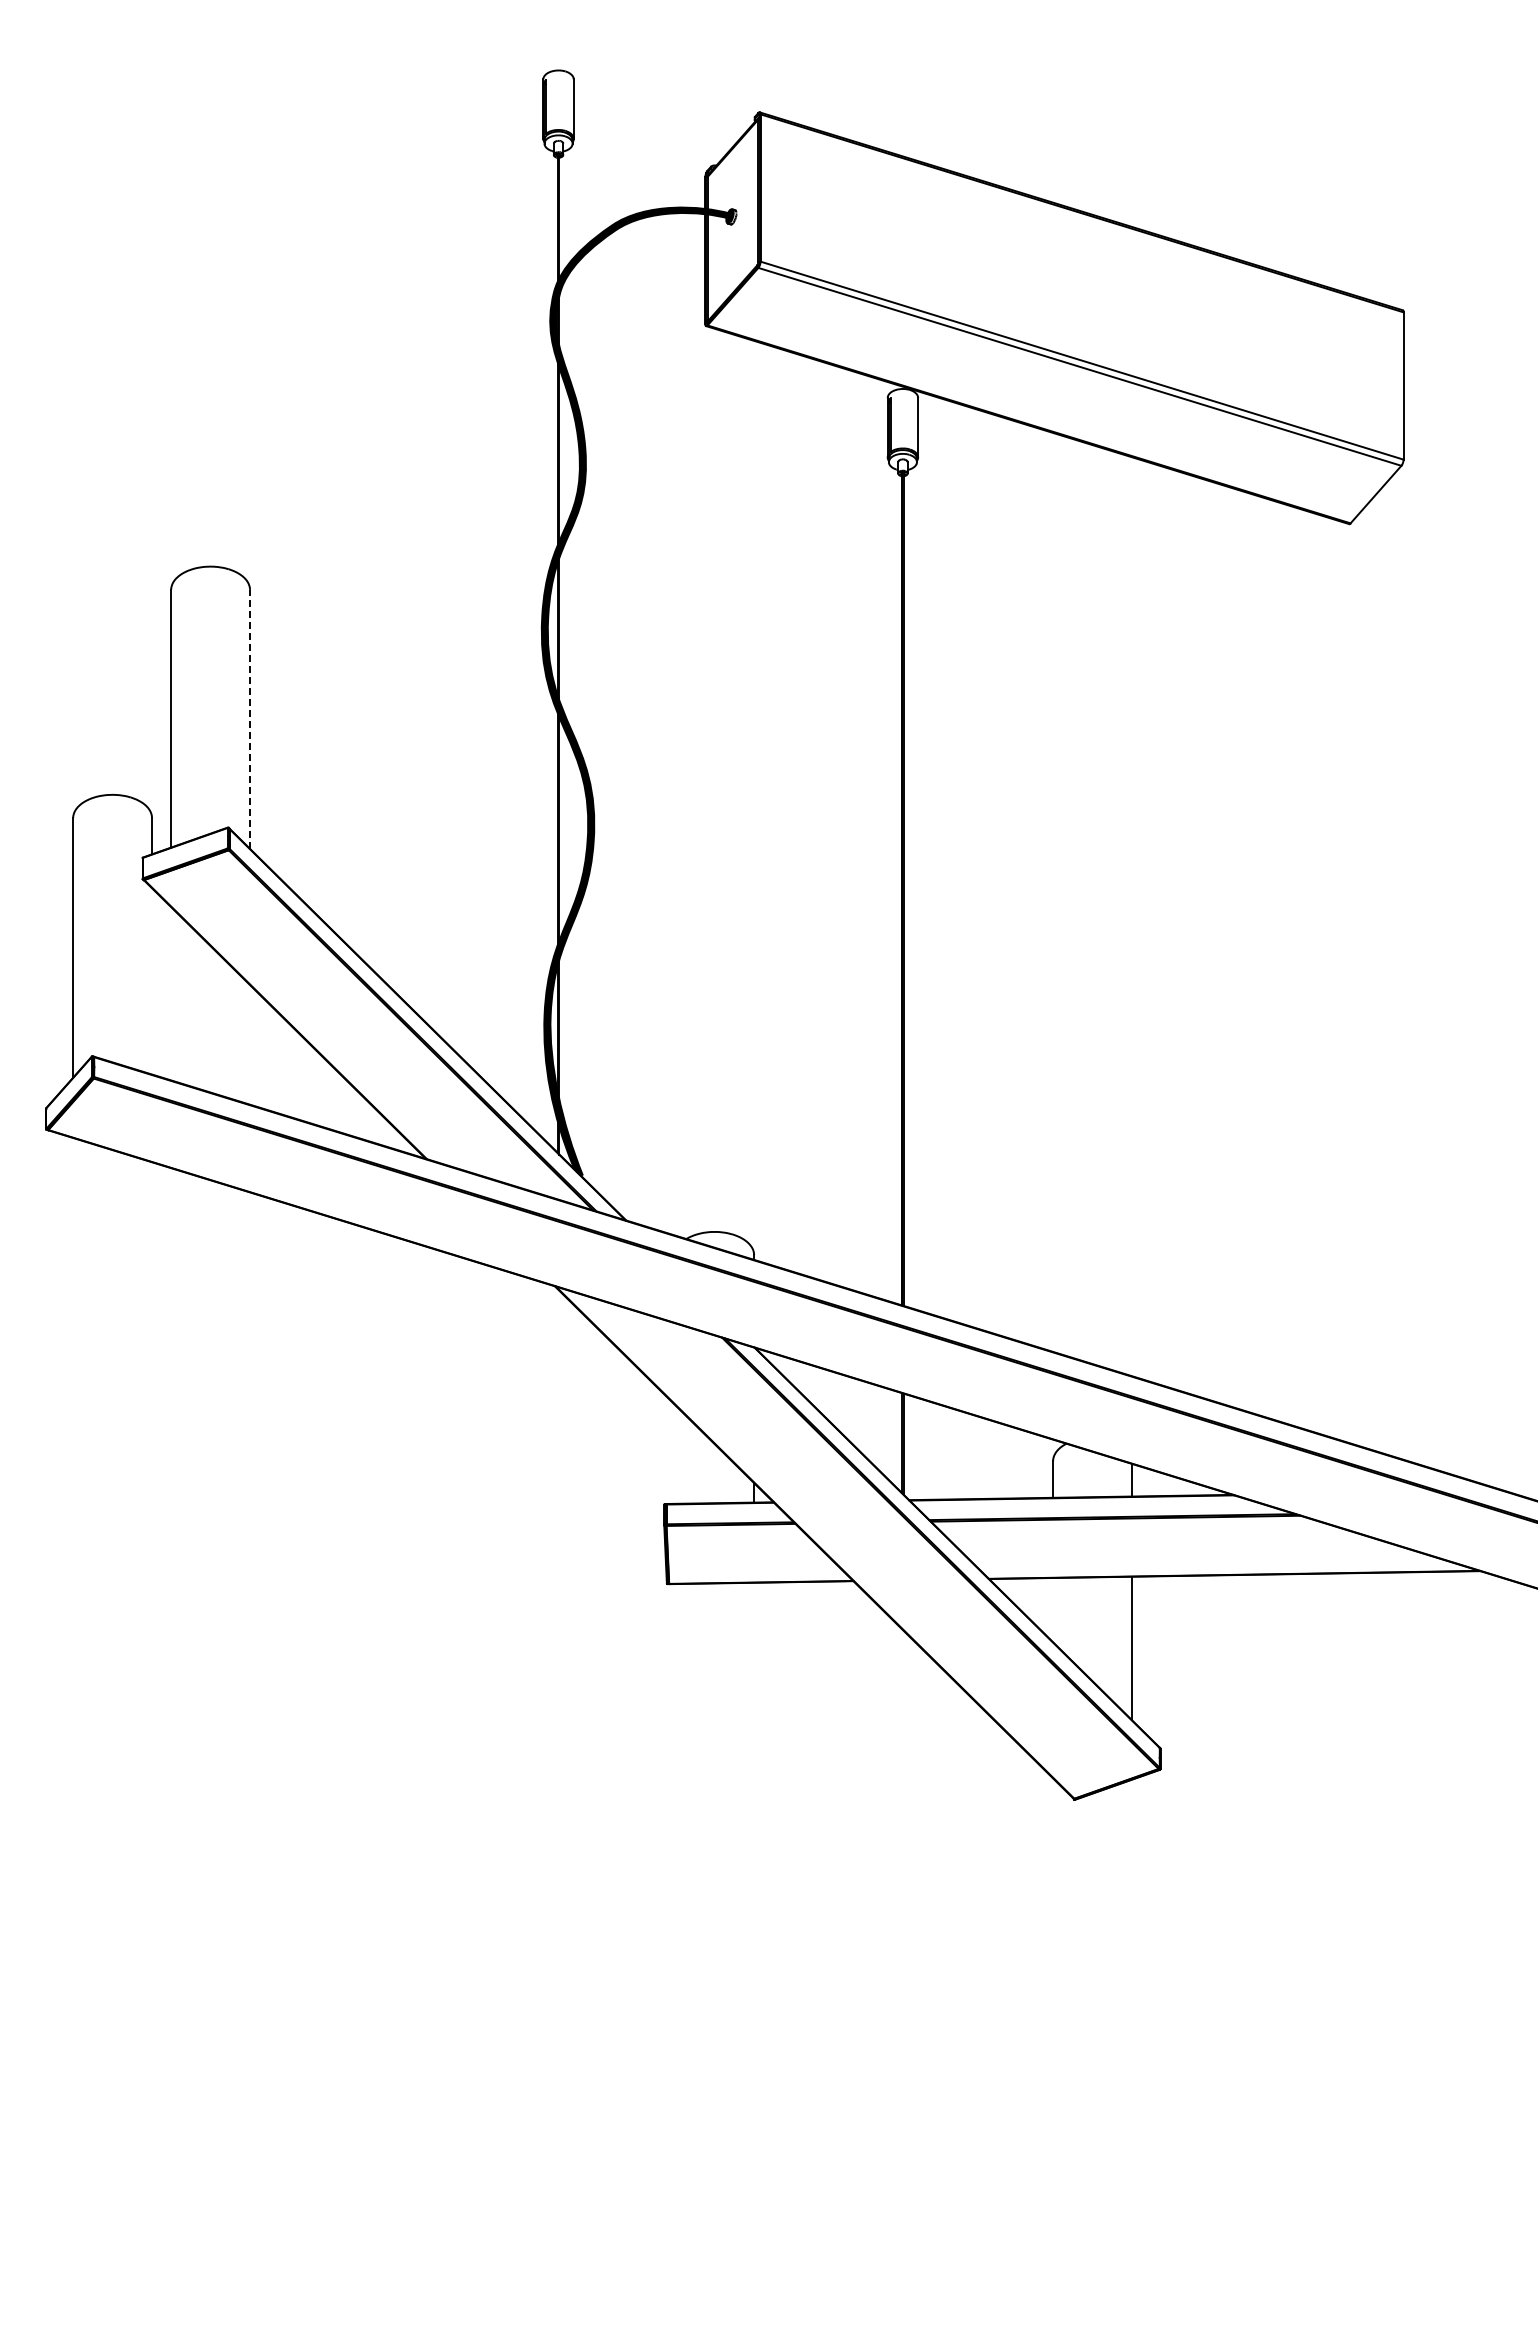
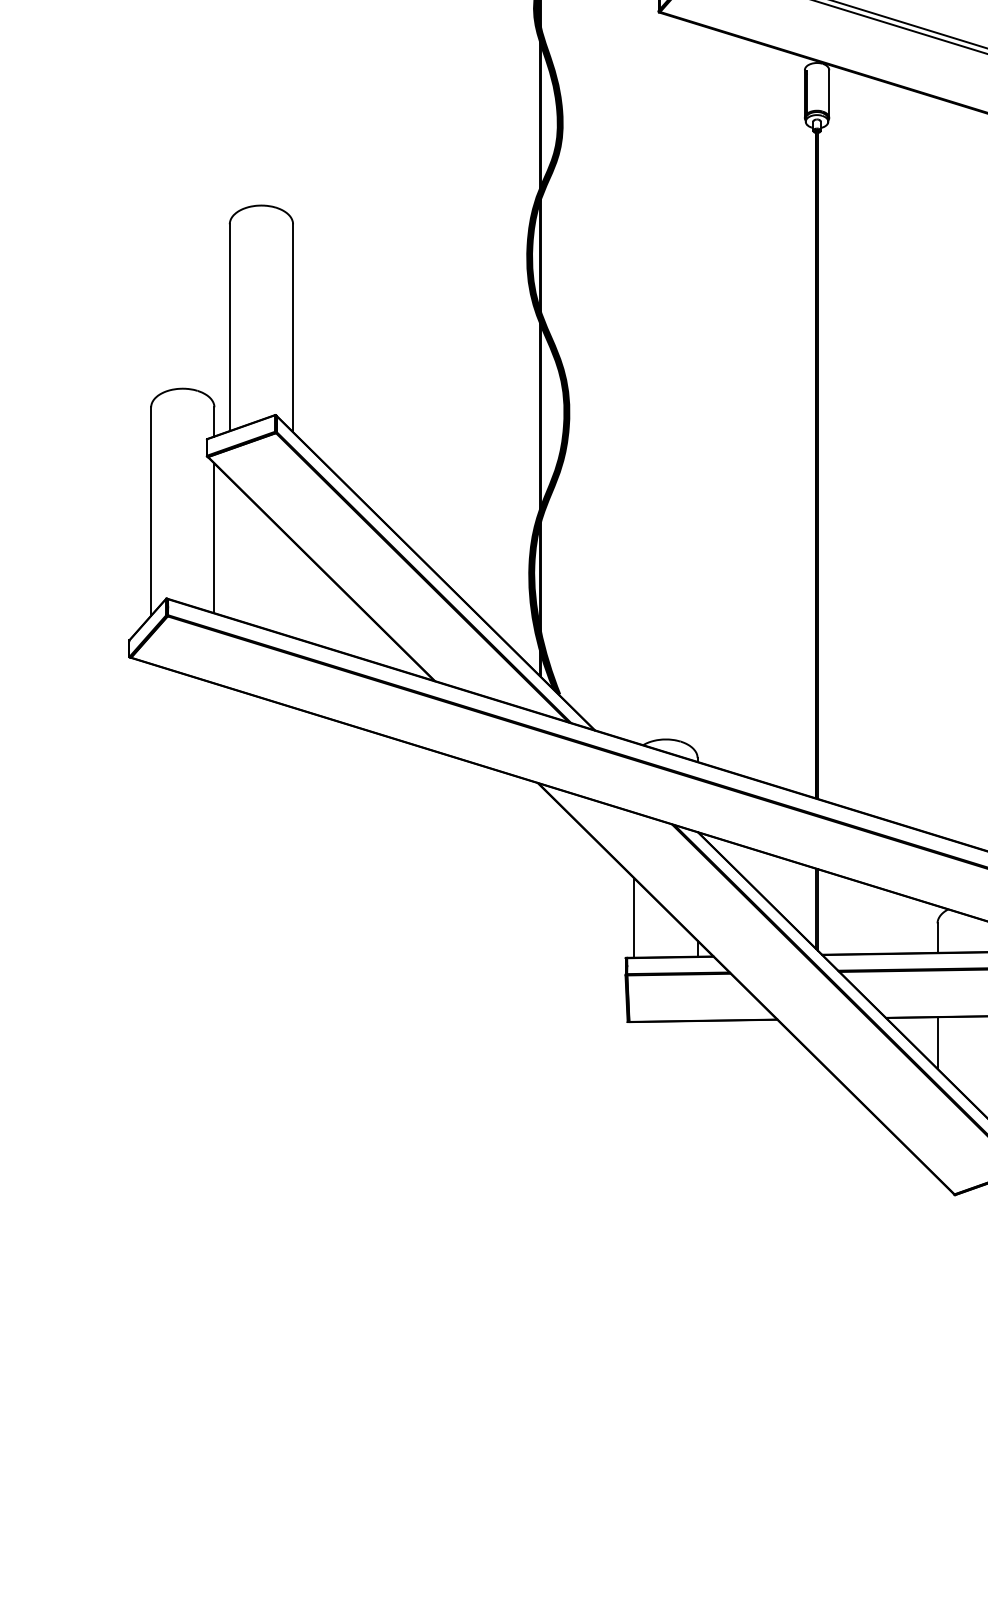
line: (250, 719) -> (293, 328), dashed -> solid
line: (152, 981) -> (214, 538), added
line: (675, 1454) -> (634, 918), added
line: (1053, 1610) -> (937, 1043), added

